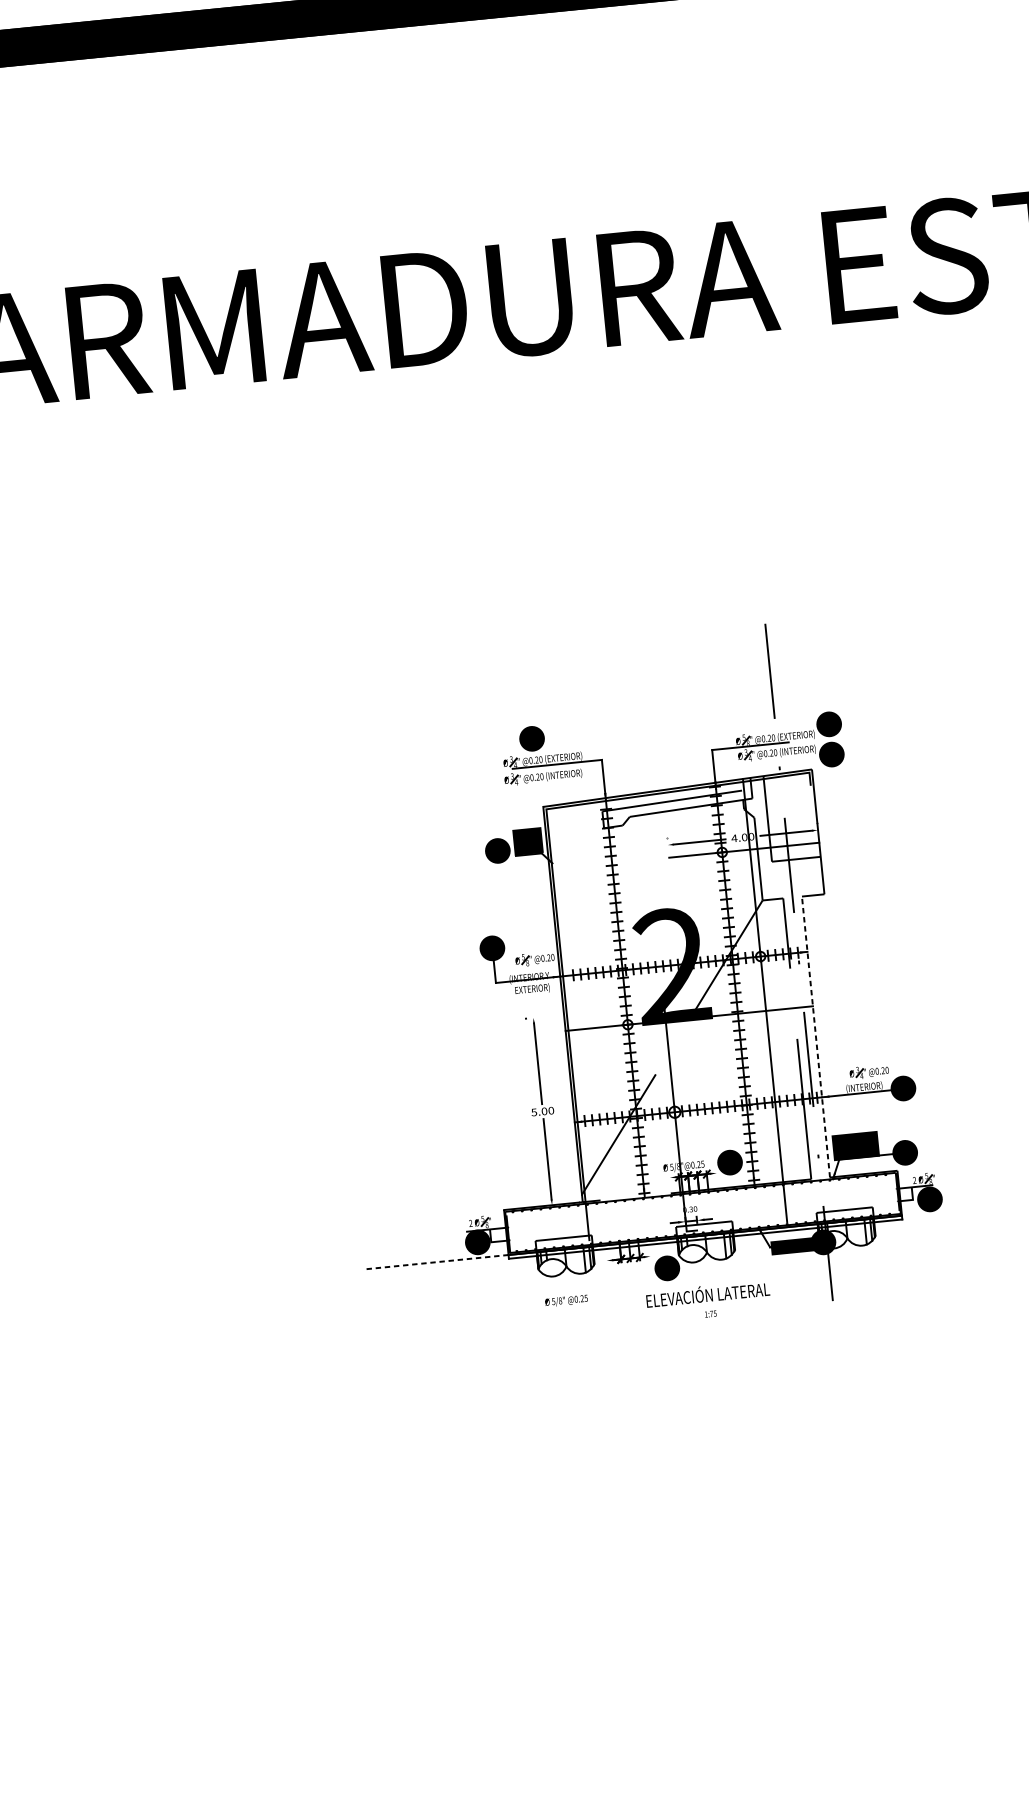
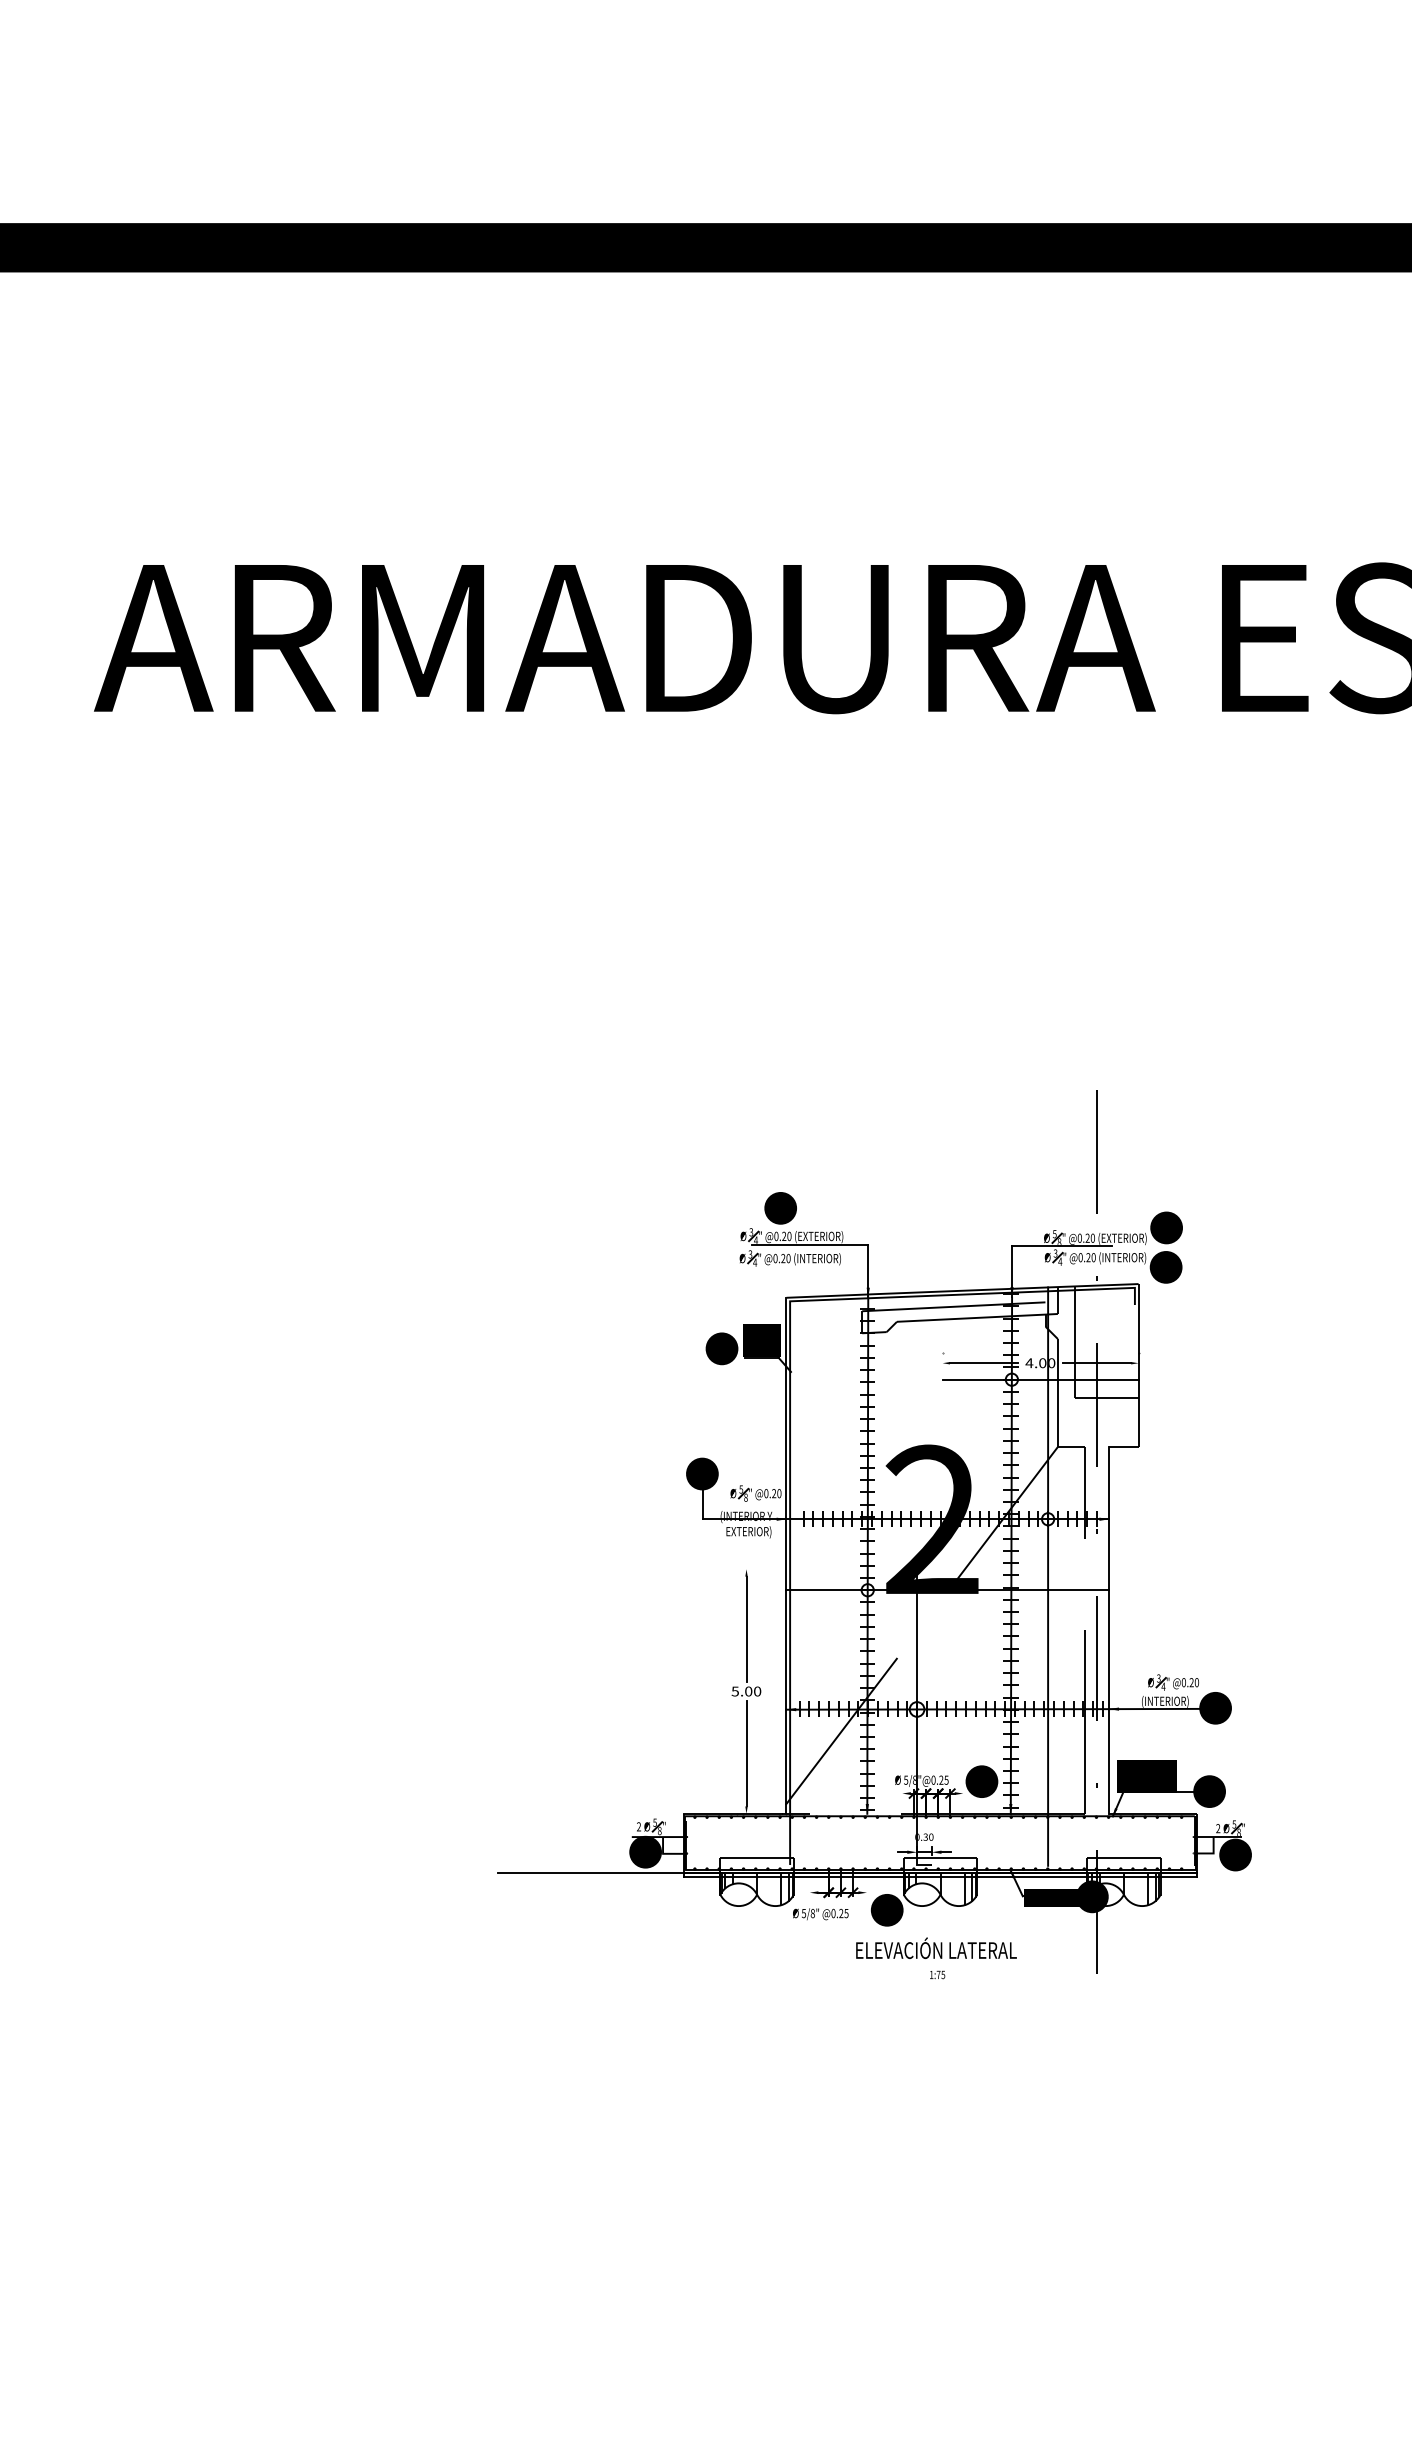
line: (816, 1036) -> (1109, 1629), dashed -> solid
line: (437, 1262) -> (591, 1872), dashed -> solid
text: (566, 1301) -> (820, 1914), moved

